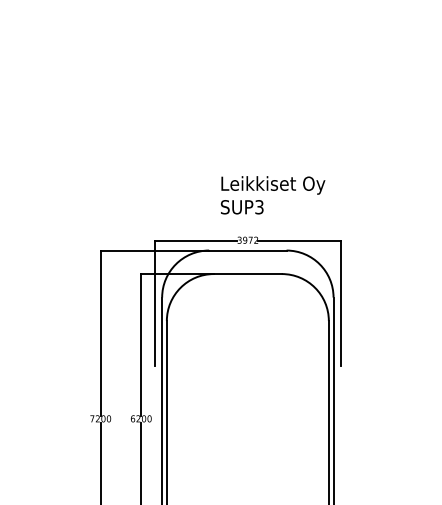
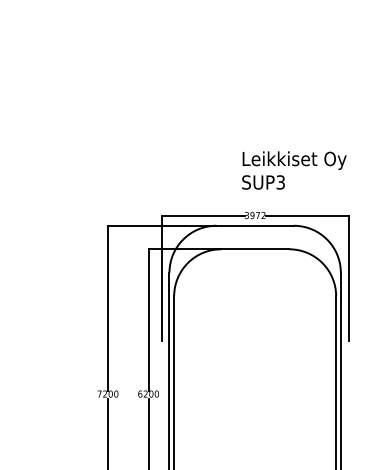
text: (273, 195) -> (294, 170), moved

